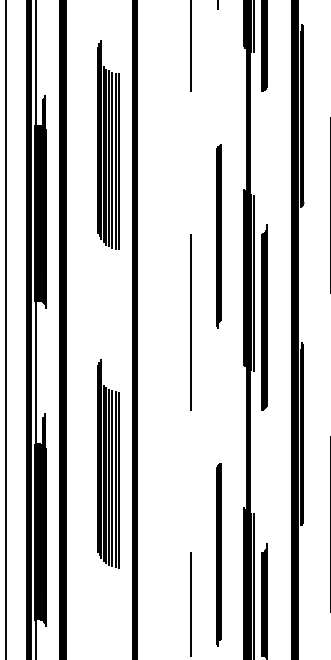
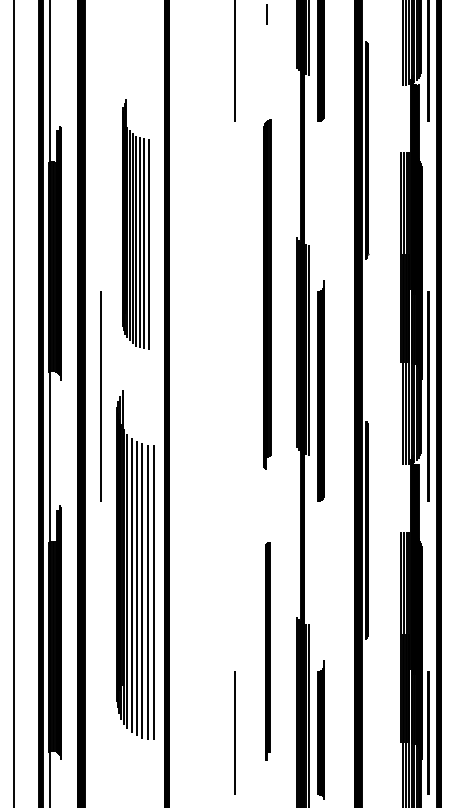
part: (108, 145) -> (135, 224), moved
part: (219, 236) -> (267, 294), size x1.6
line: (191, 322) -> (100, 396), moved
part: (108, 462) -> (135, 564), size x1.4
part: (219, 555) -> (267, 651), moved

